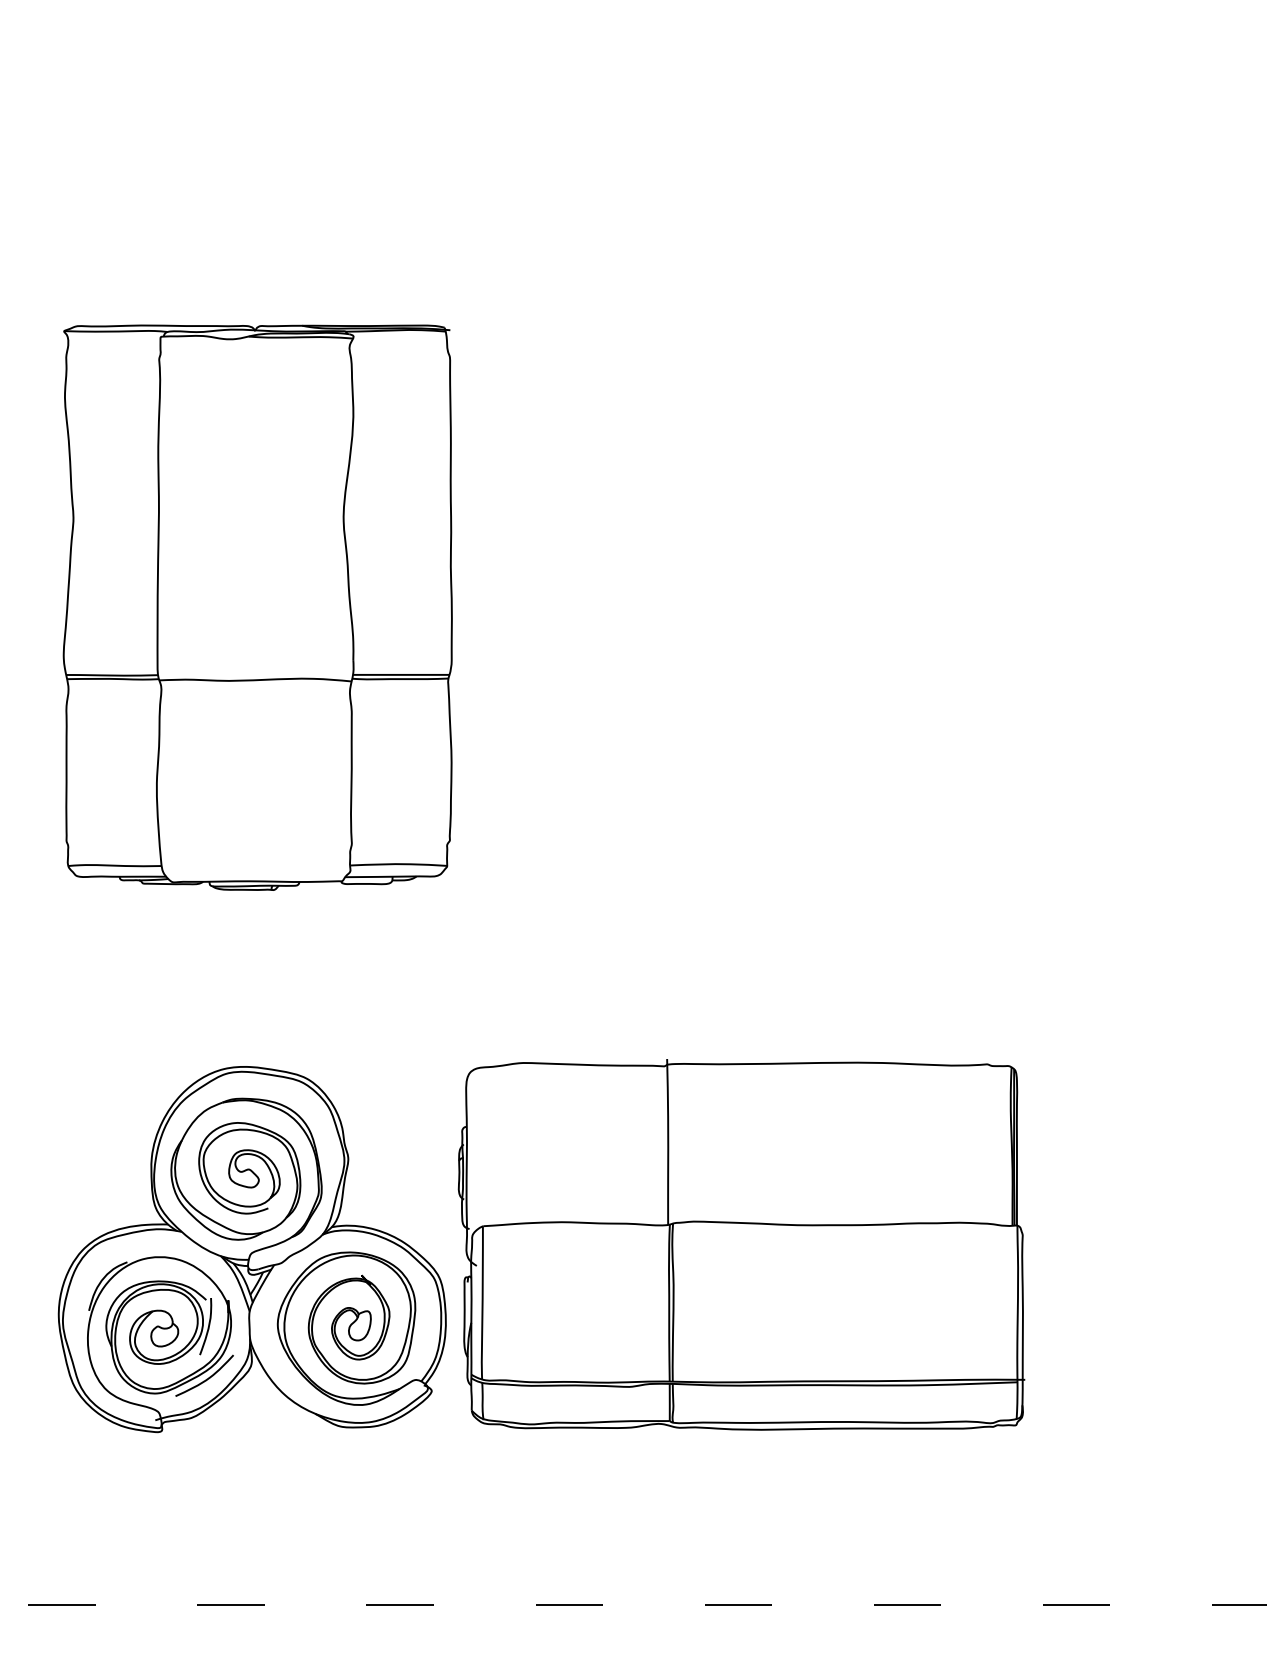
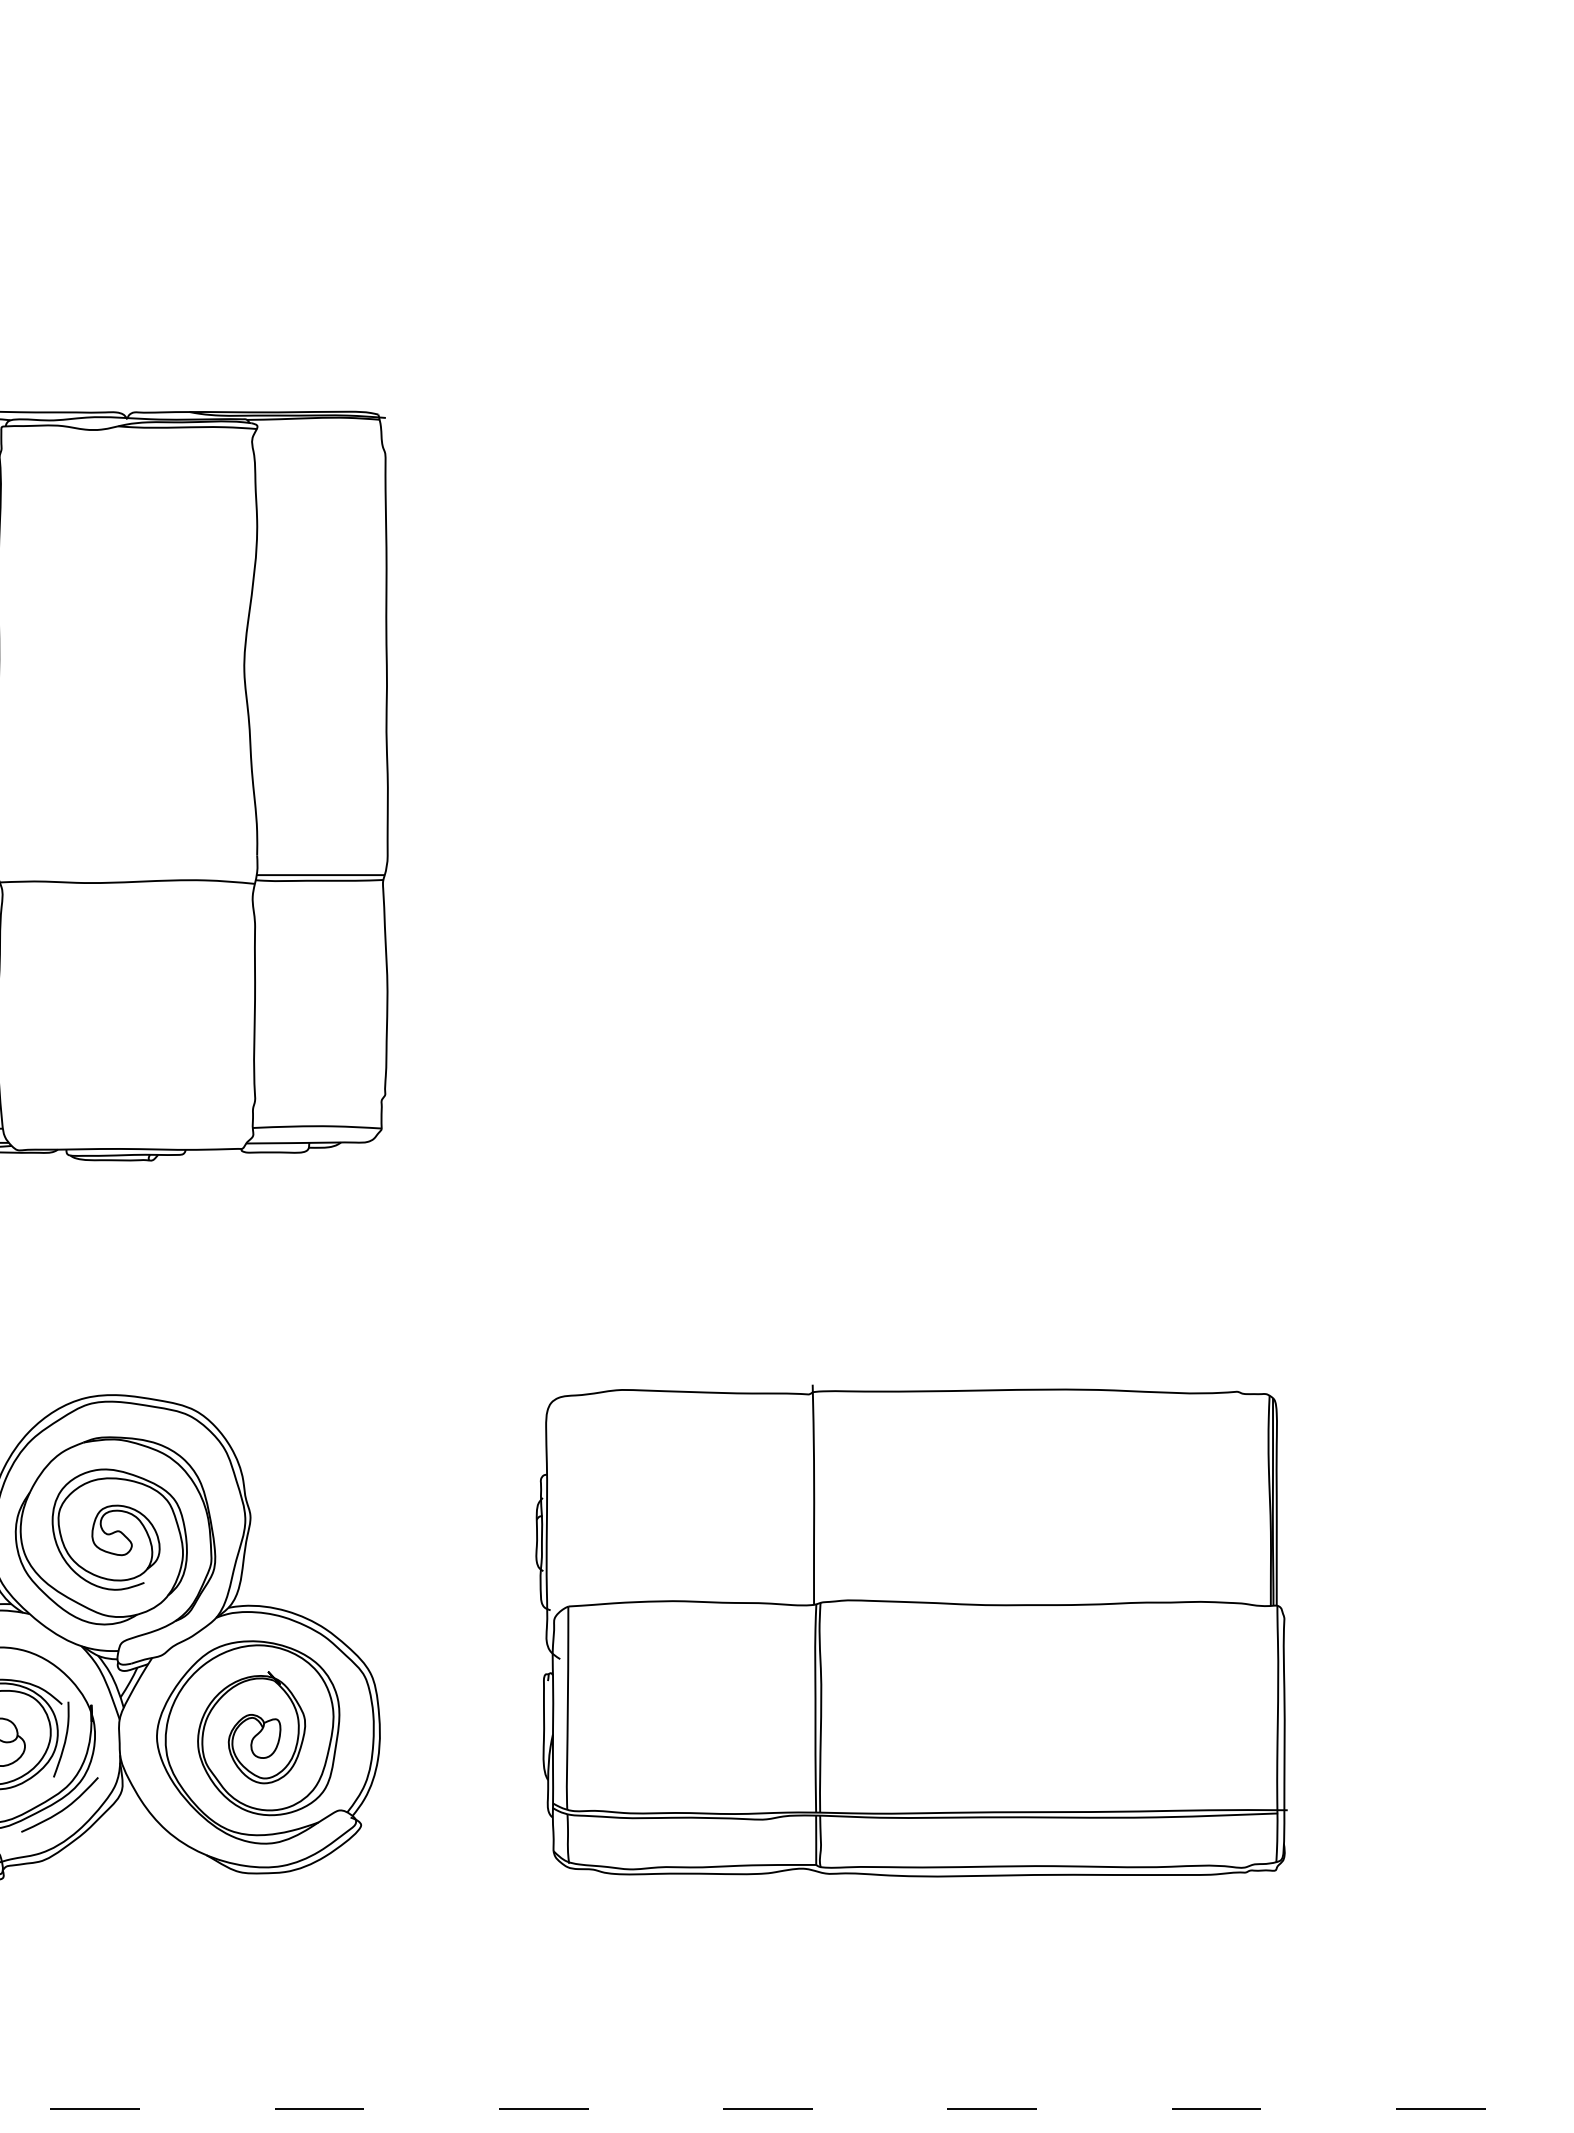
part: (741, 1244) -> (911, 1630), moved

